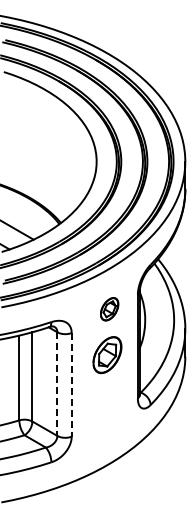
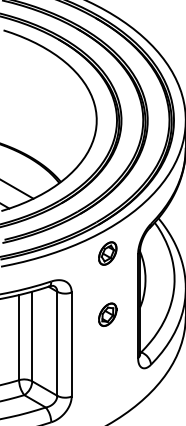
part: (109, 309) -> (107, 253), moved
part: (107, 355) -> (107, 315), size x0.62
line: (57, 384) -> (57, 344), dashed -> solid
line: (71, 384) -> (71, 344), dashed -> solid

